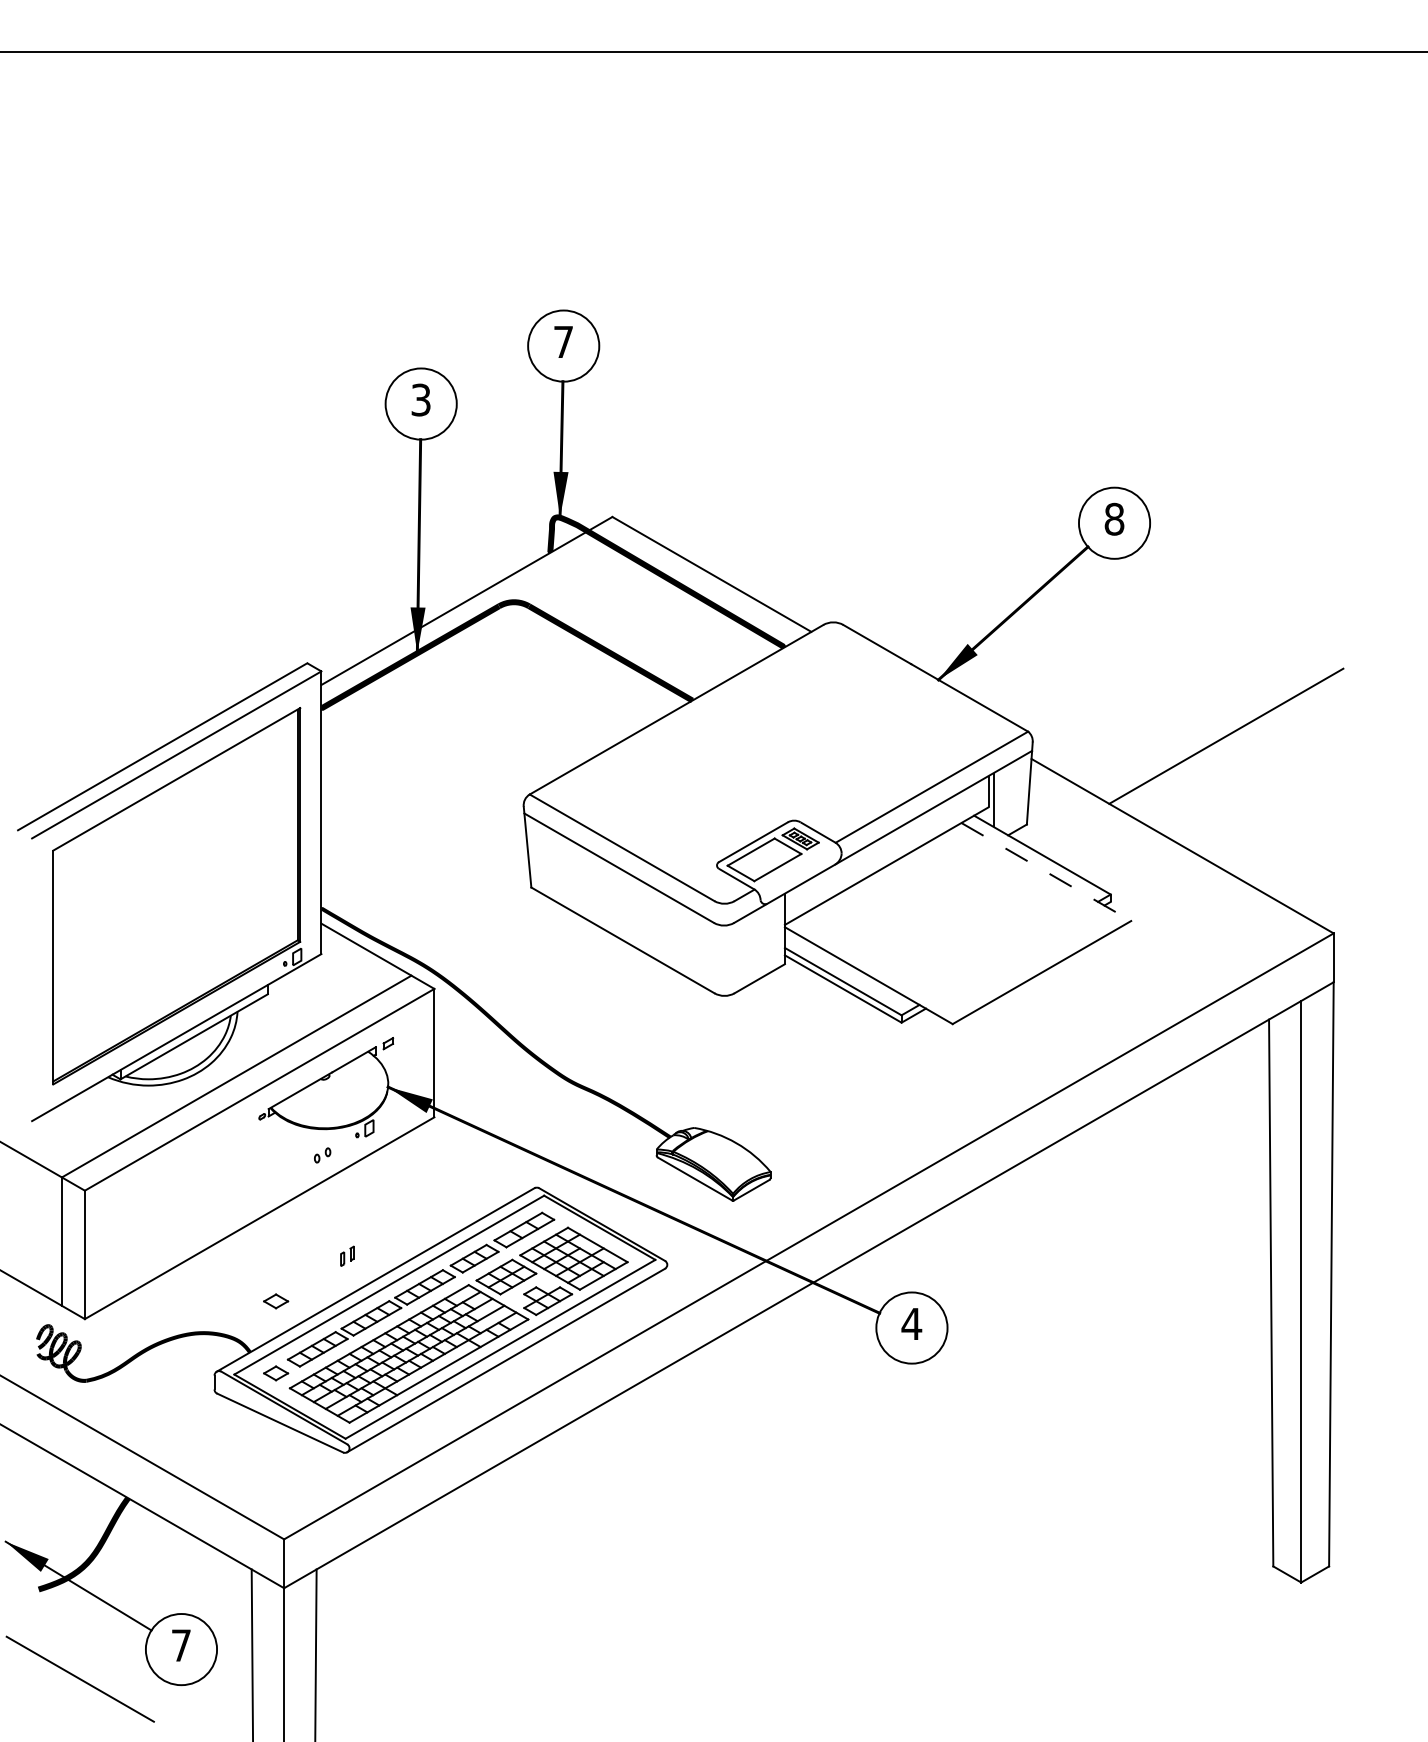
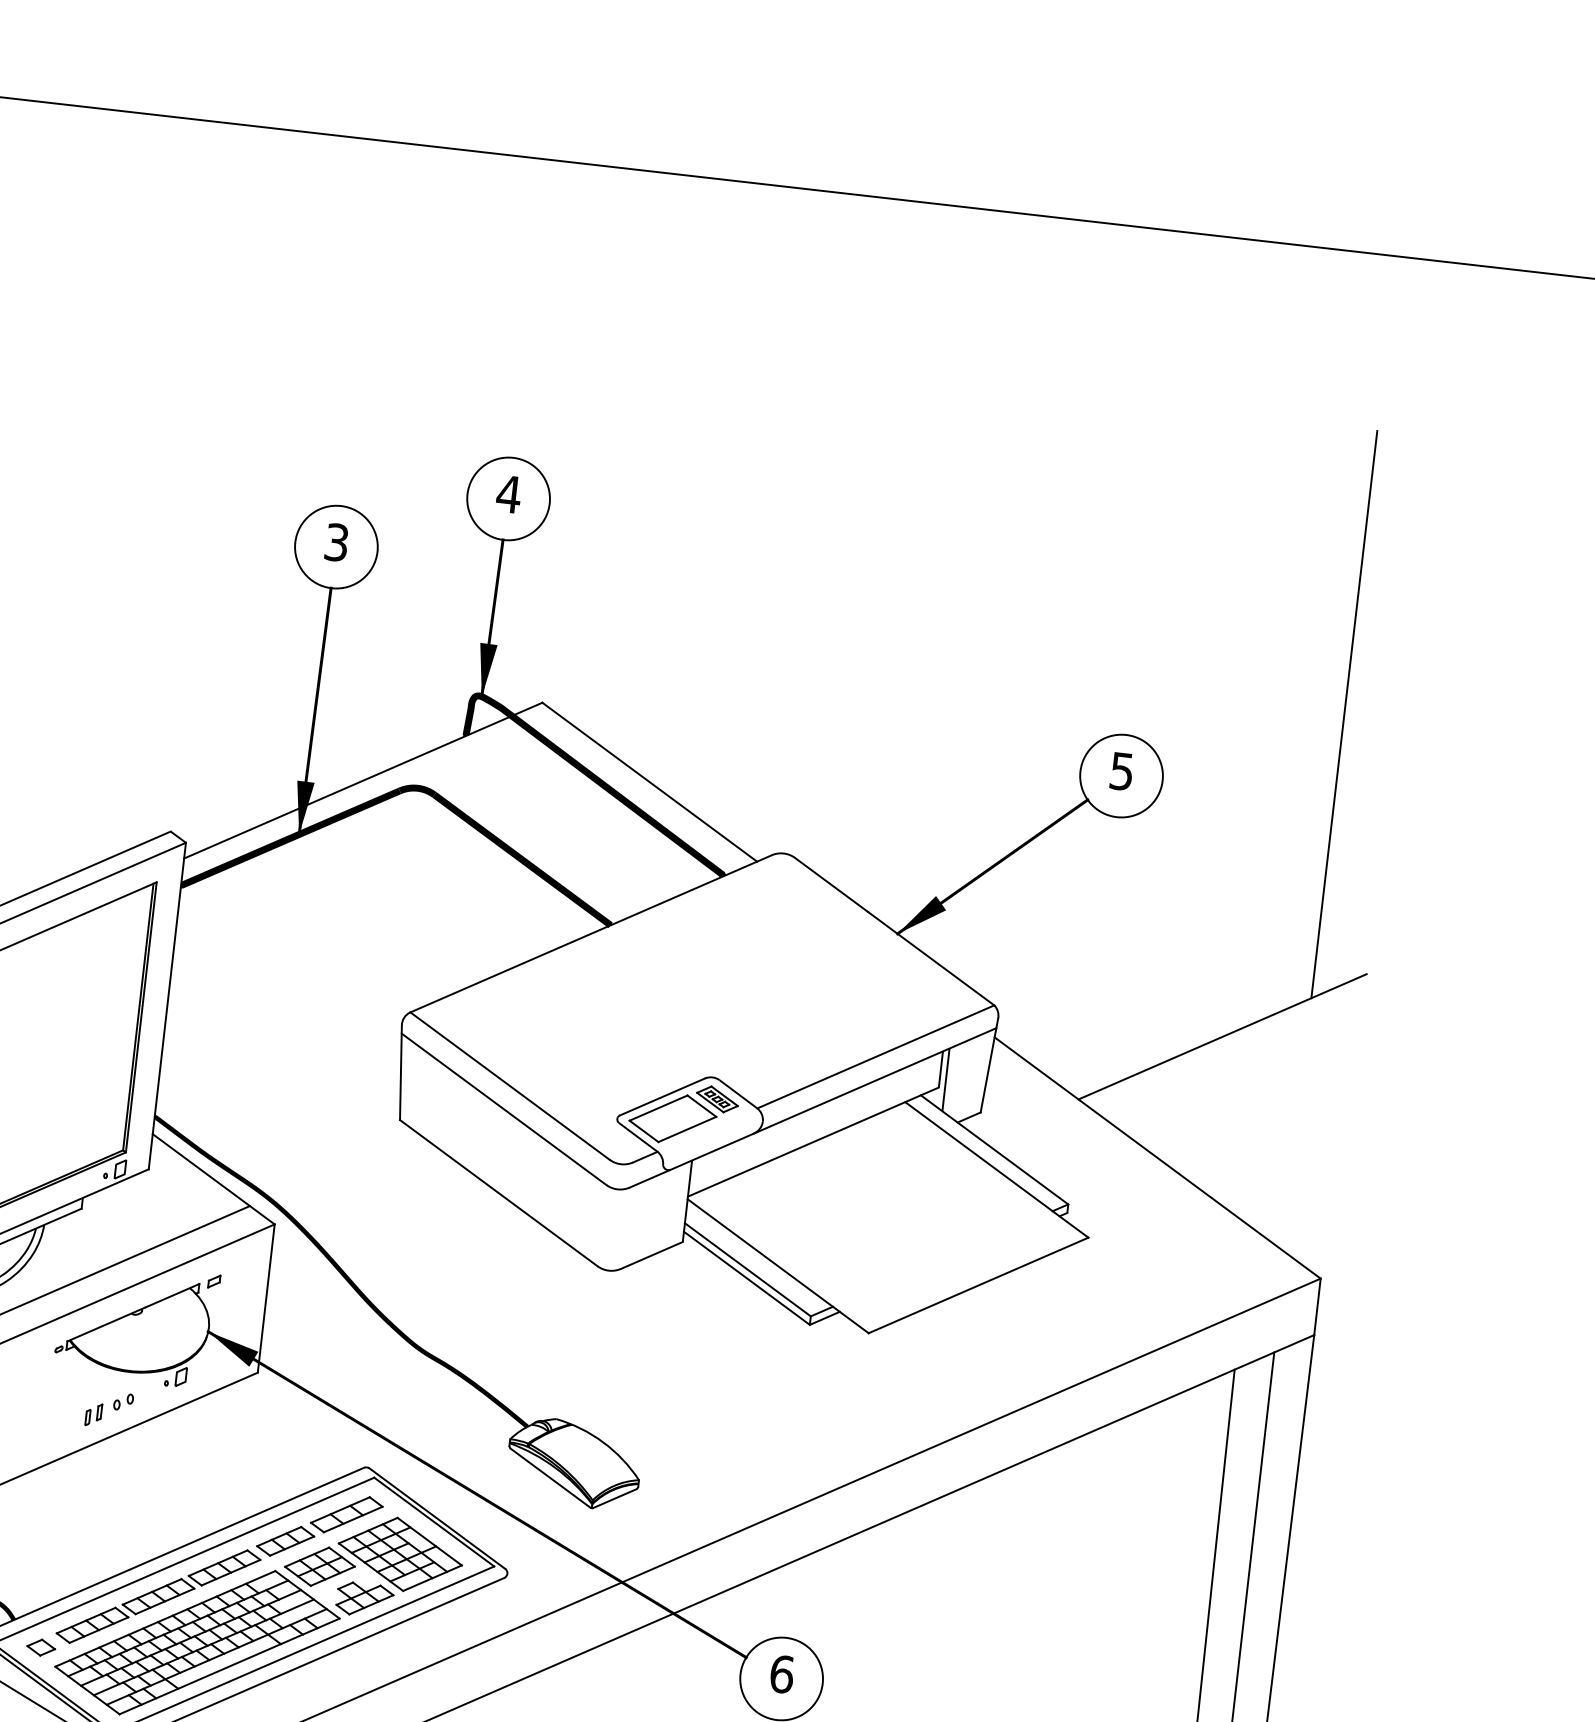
text: (563, 341) -> (508, 493), 7 -> 4
line: (1298, 448) -> (1343, 713), added
text: (1114, 518) -> (1122, 770), 8 -> 5
line: (1046, 872) -> (996, 1170), dashed -> solid
part: (347, 1255) -> (94, 1413), moved
part: (276, 1301) -> (51, 1564), removed
text: (911, 1323) -> (781, 1673), 4 -> 6

